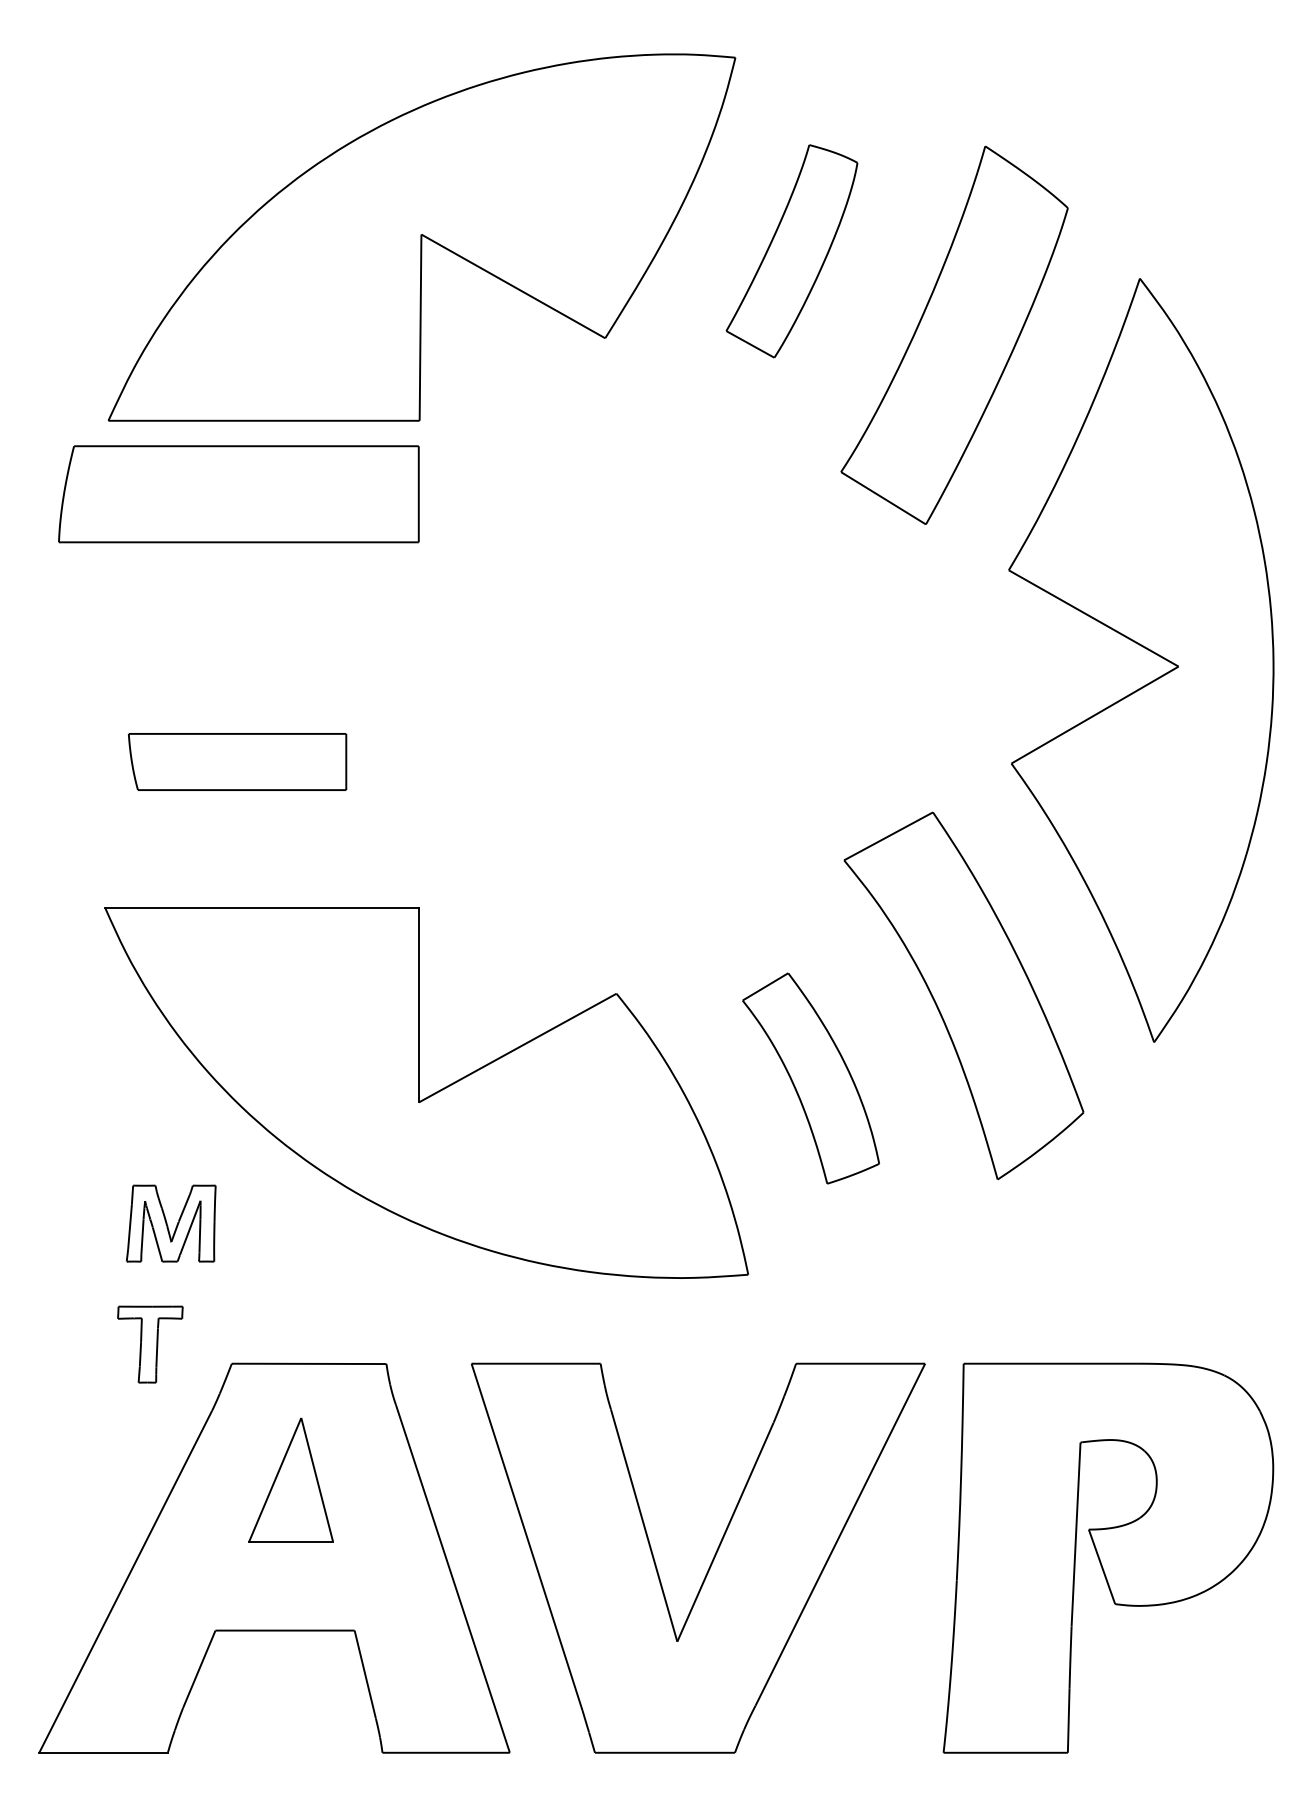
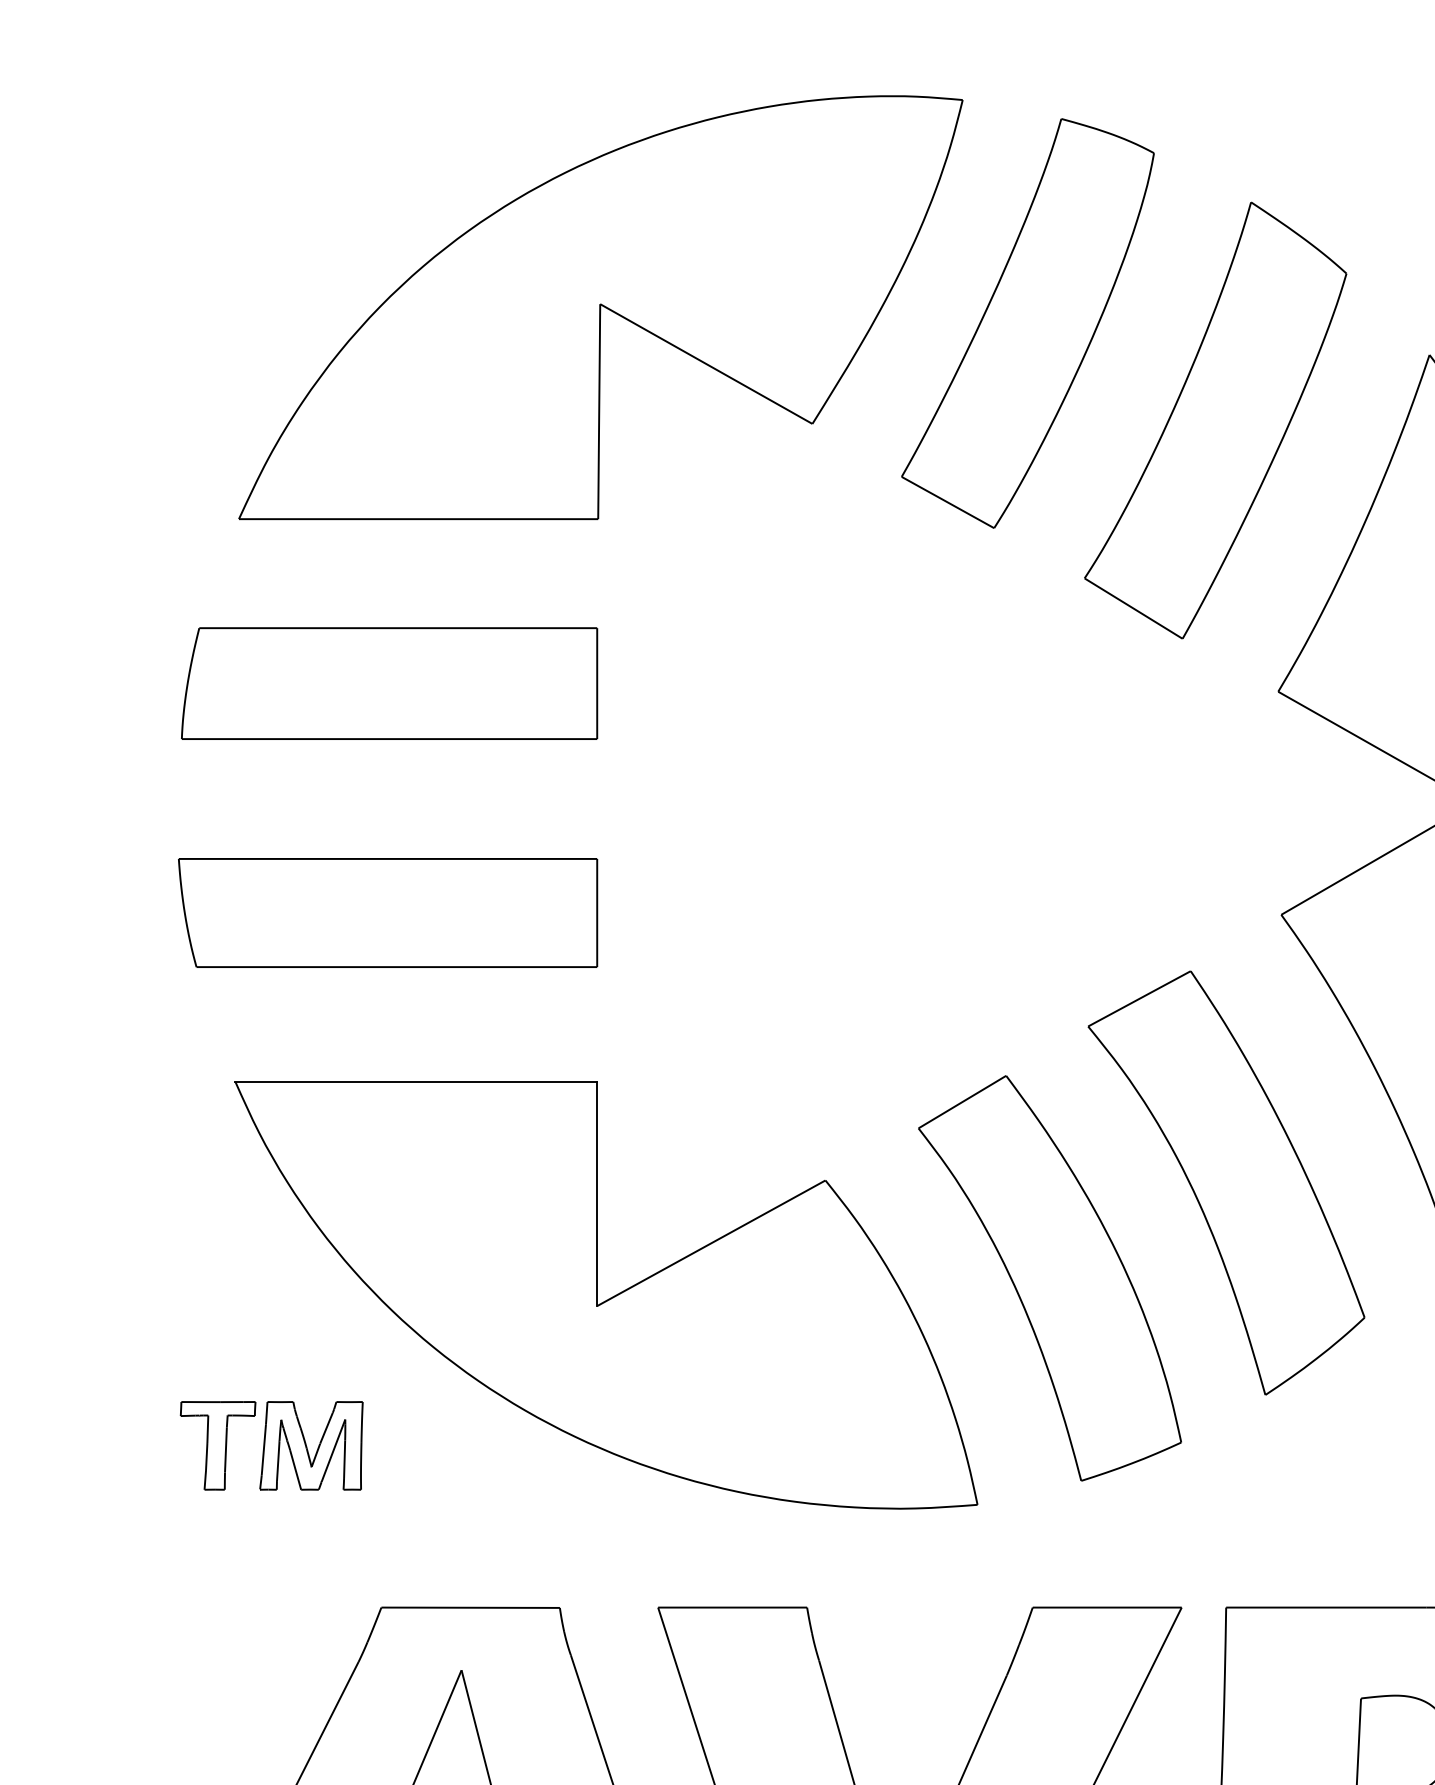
part: (791, 251) -> (1027, 323), size x1.67
part: (238, 494) -> (389, 683), moved
part: (237, 761) -> (387, 912), size x1.67
part: (810, 1078) -> (1049, 1278), size x1.67
part: (150, 1344) -> (218, 1445), moved

